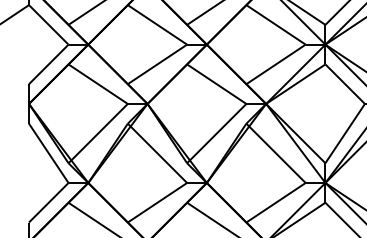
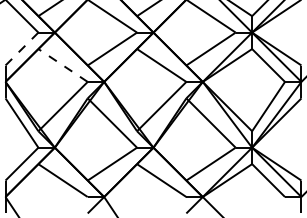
line: (49, 63) -> (22, 48), solid -> dashed
line: (98, 84) -> (63, 65), solid -> dashed

